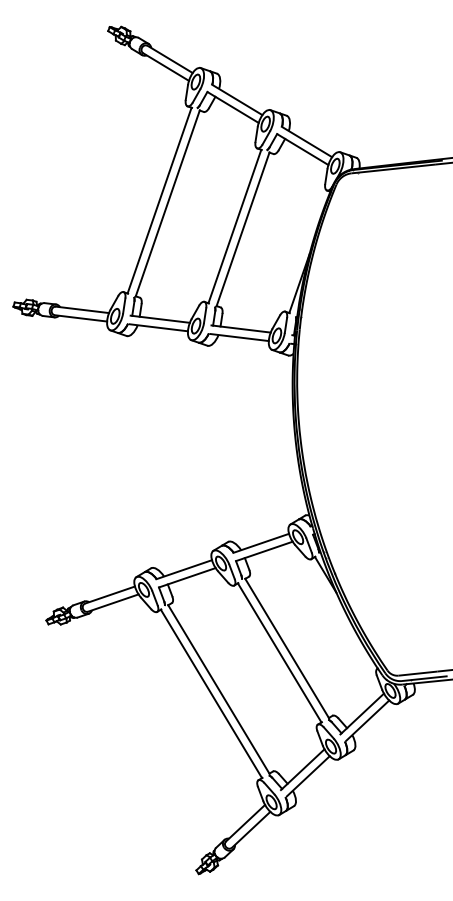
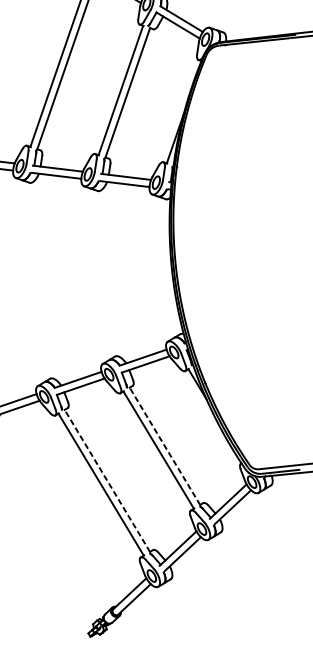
line: (286, 648) -> (164, 446), solid -> dashed
line: (218, 689) -> (107, 480), solid -> dashed

